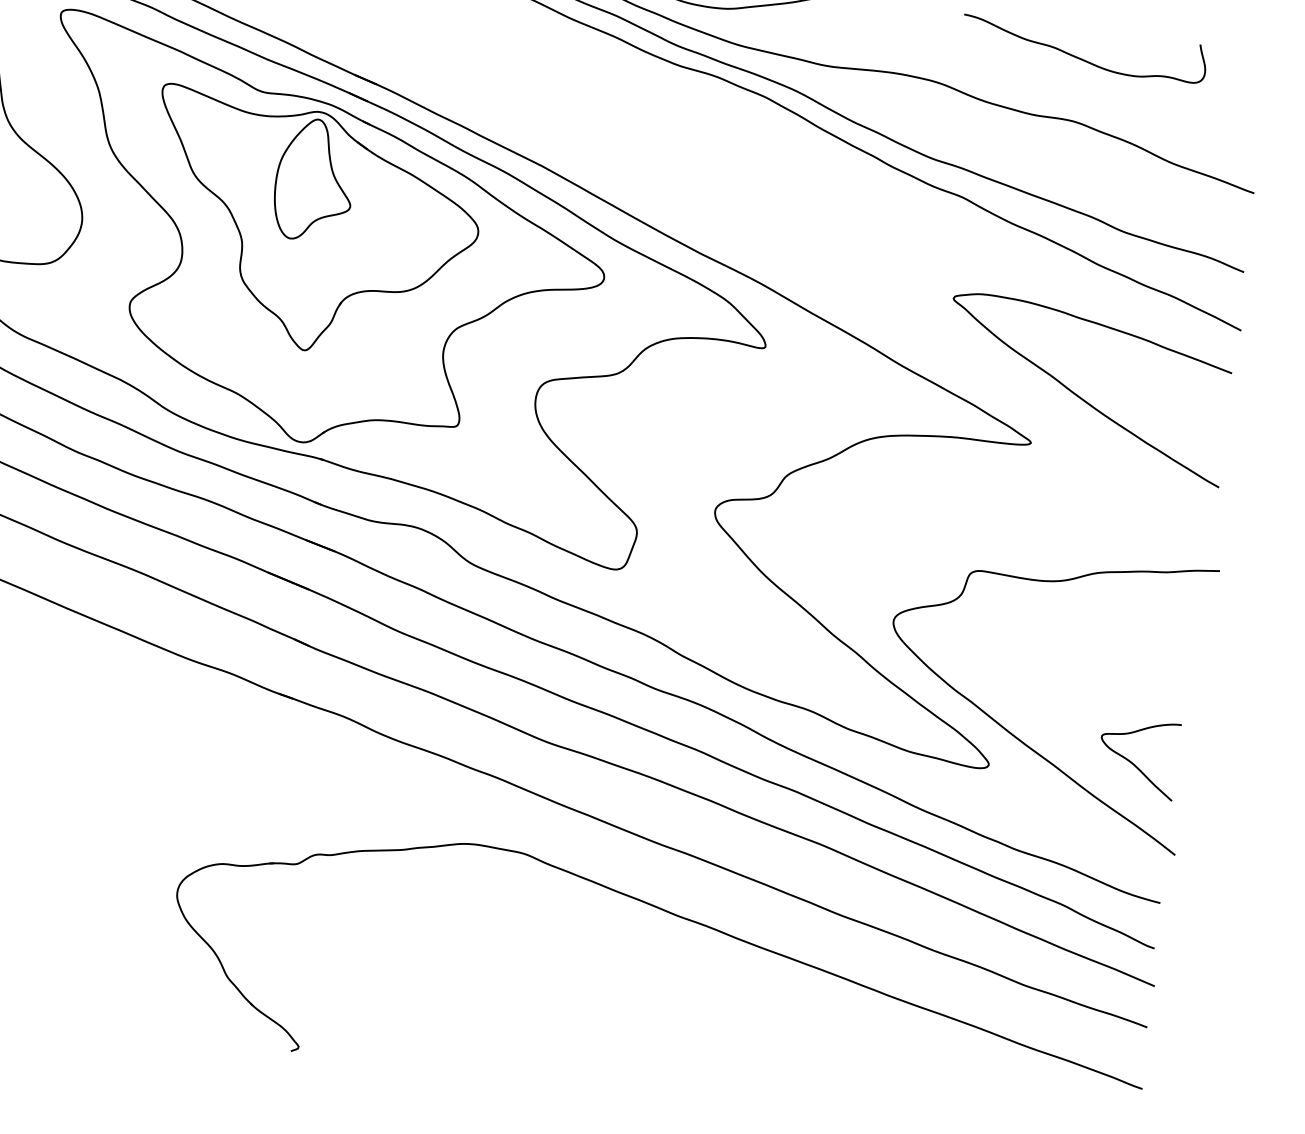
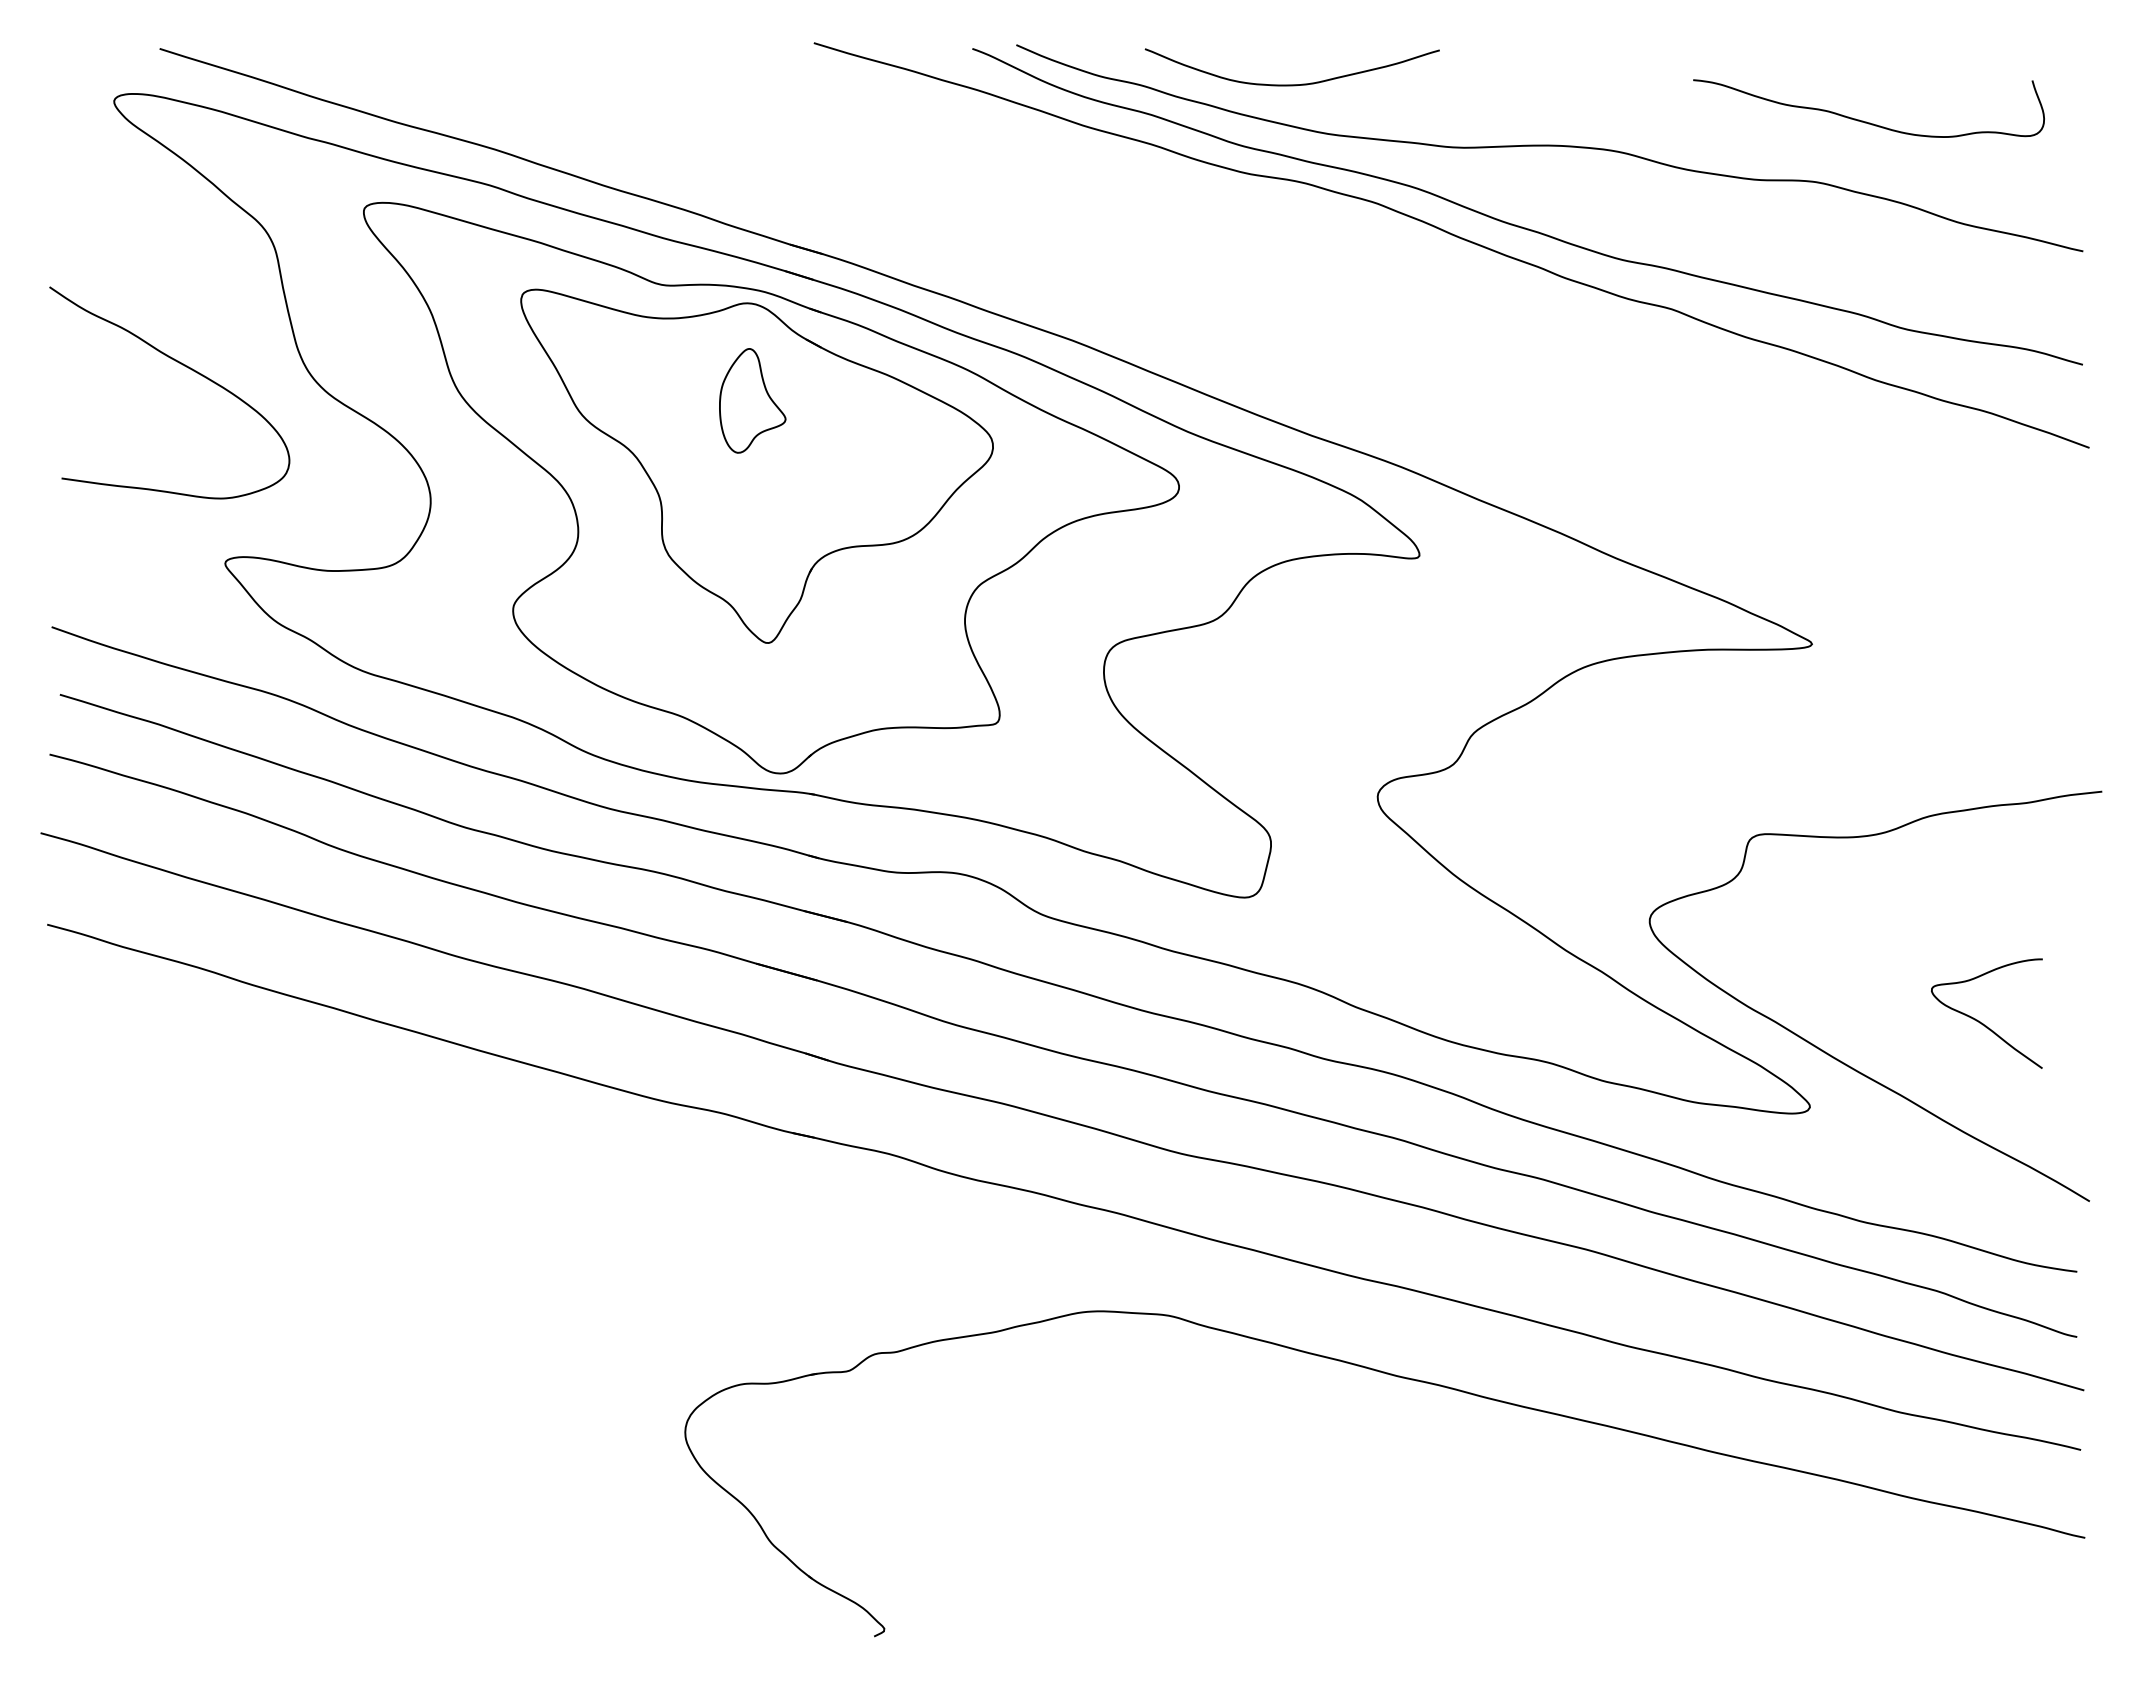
curve: (1079, 57) -> (1863, 120), moved
part: (314, 180) -> (752, 400), size x0.6
curve: (1079, 396) -> (1872, 569), removed
curve: (1132, 762) -> (1980, 1021), moved

